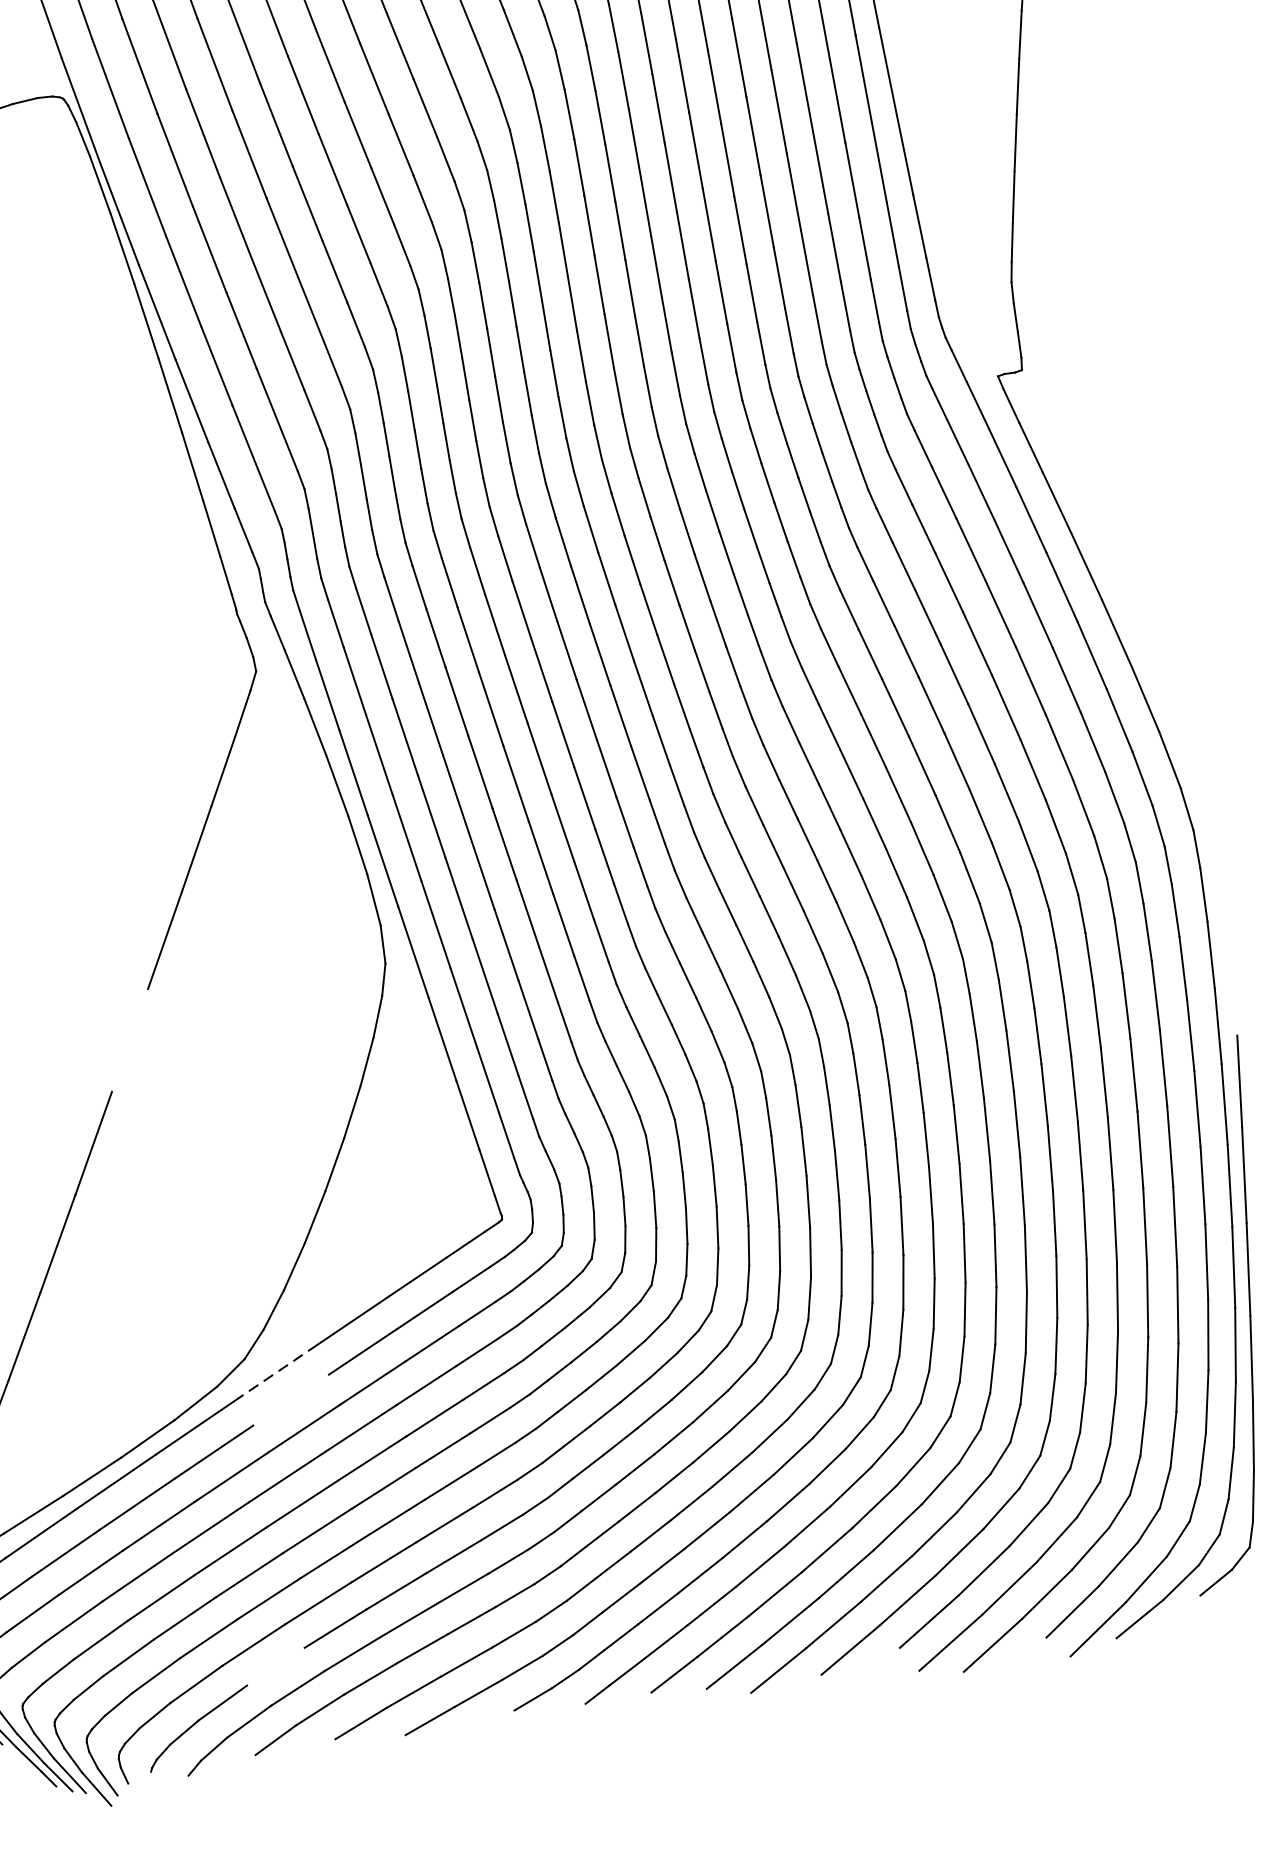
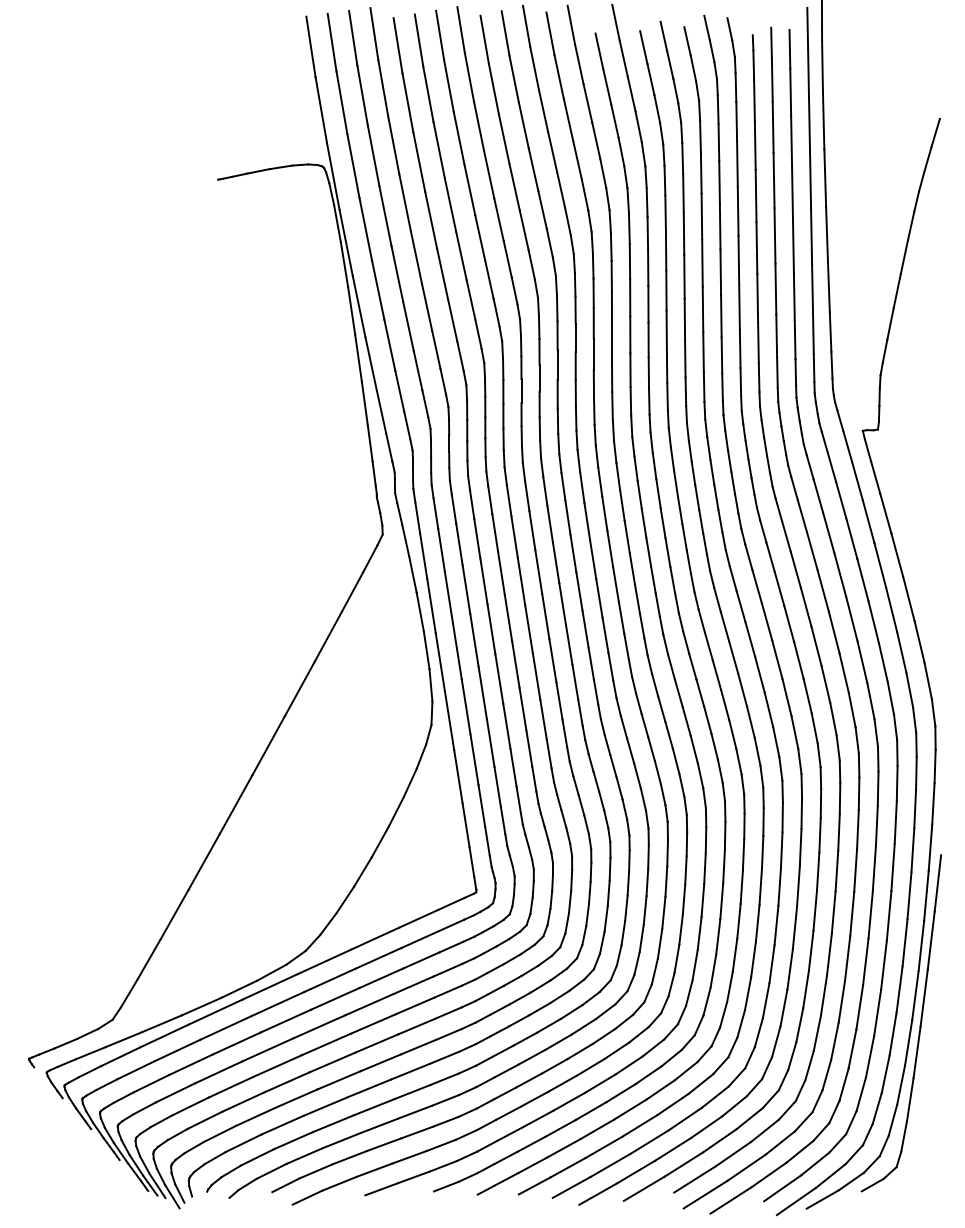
line: (129, 1040) -> (268, 745), added
line: (277, 1372) -> (324, 962), dashed -> solid
line: (290, 1398) -> (329, 979), added
line: (275, 1666) -> (293, 1140), added
line: (313, 1754) -> (307, 1197), added

